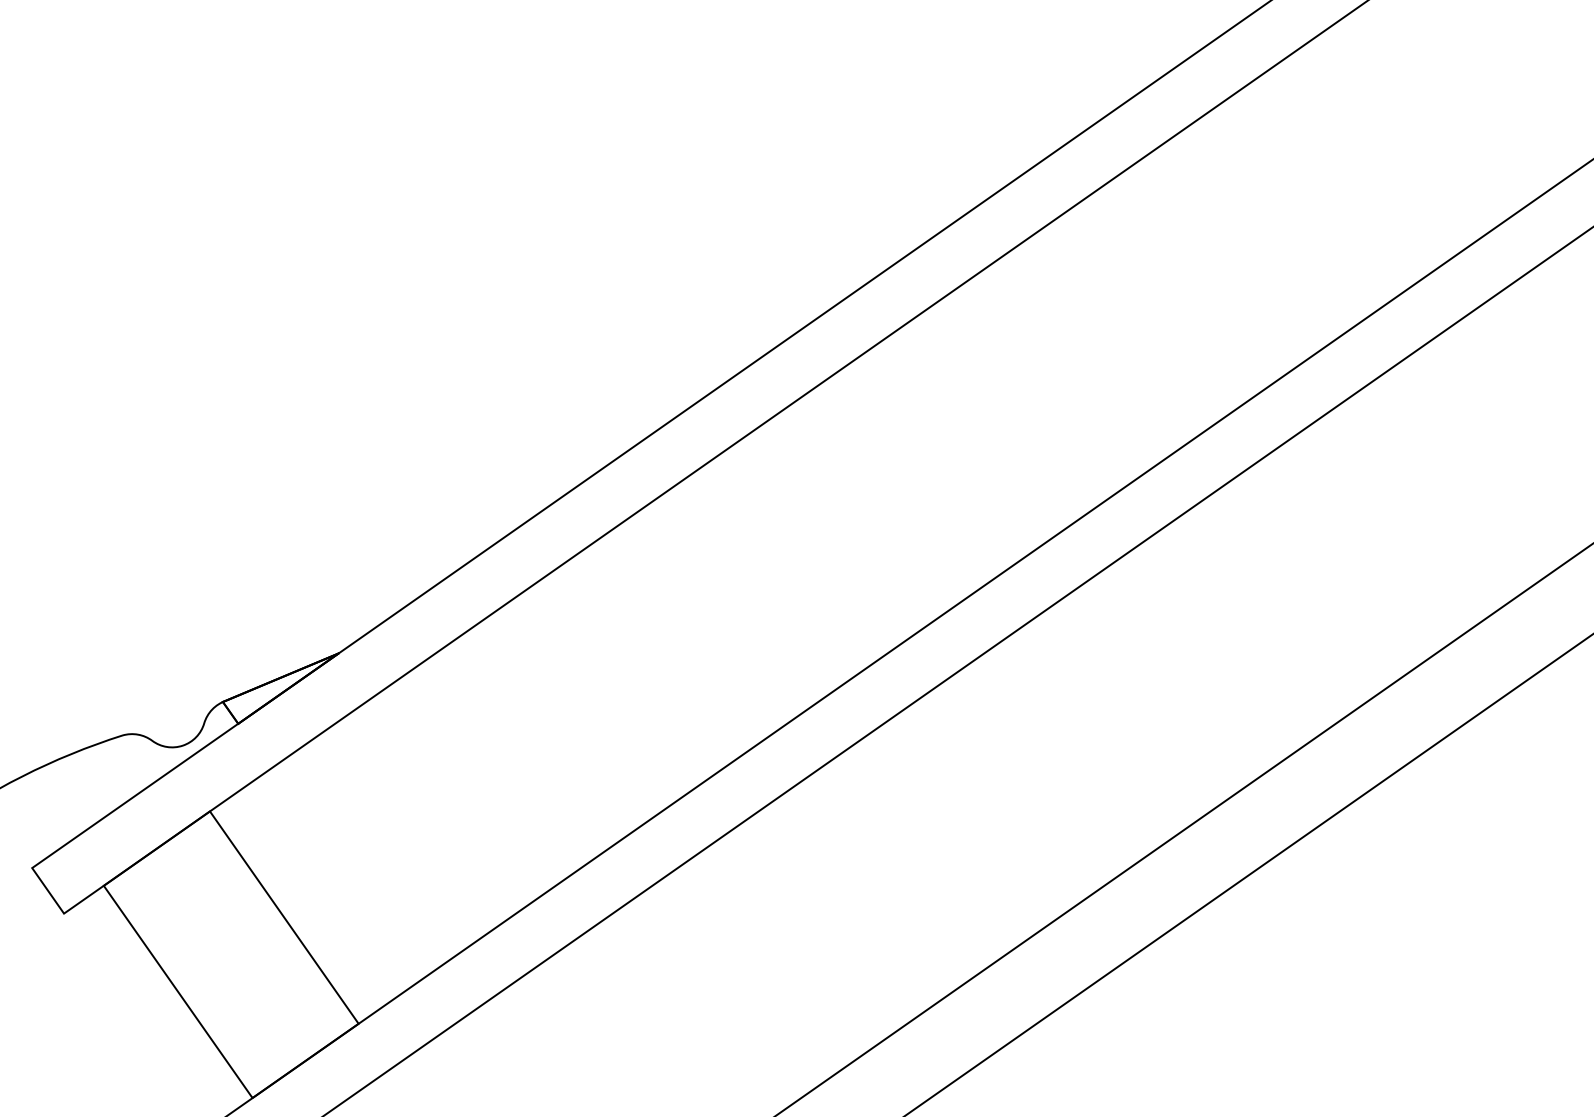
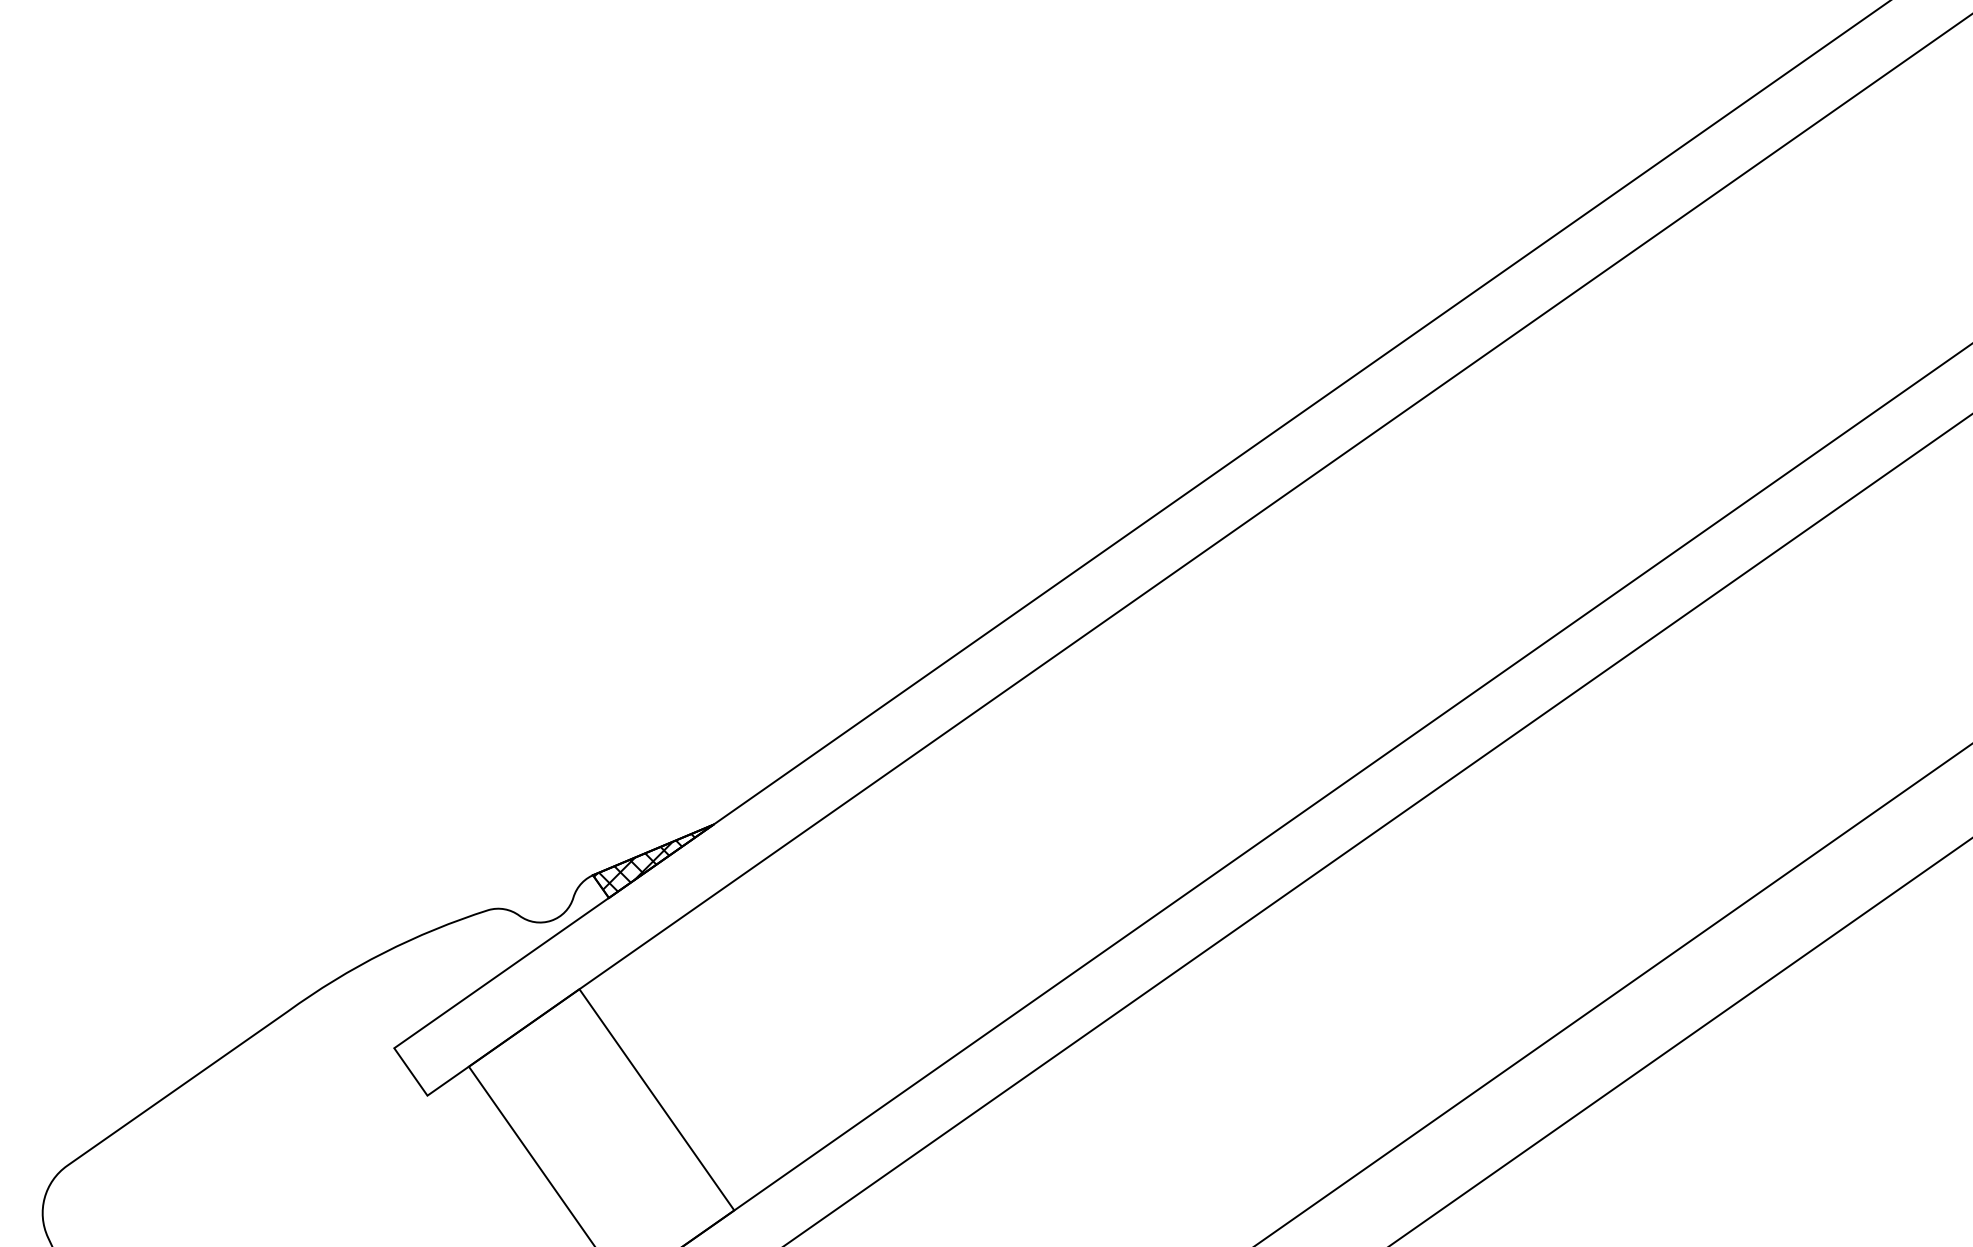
hatch: (280, 685) -> (652, 858), added

